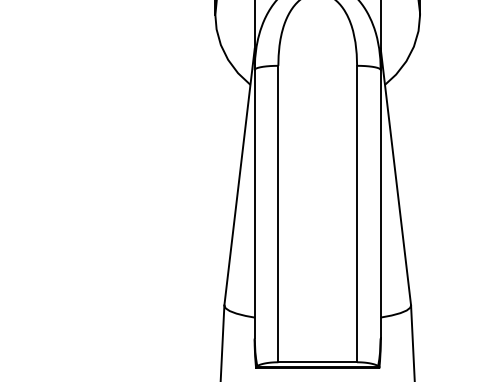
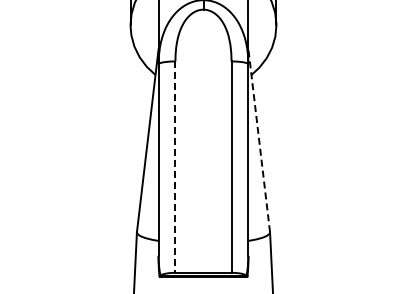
line: (396, 176) -> (259, 140), solid -> dashed
line: (278, 214) -> (175, 167), solid -> dashed

